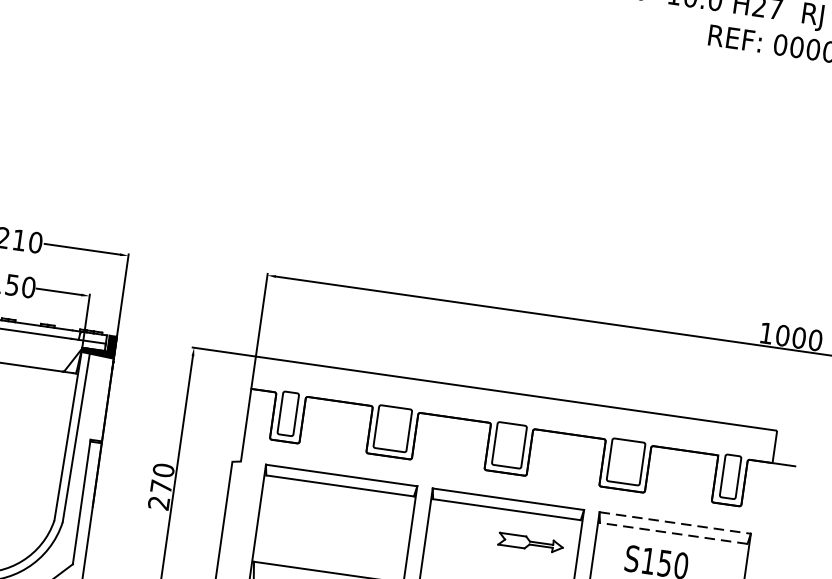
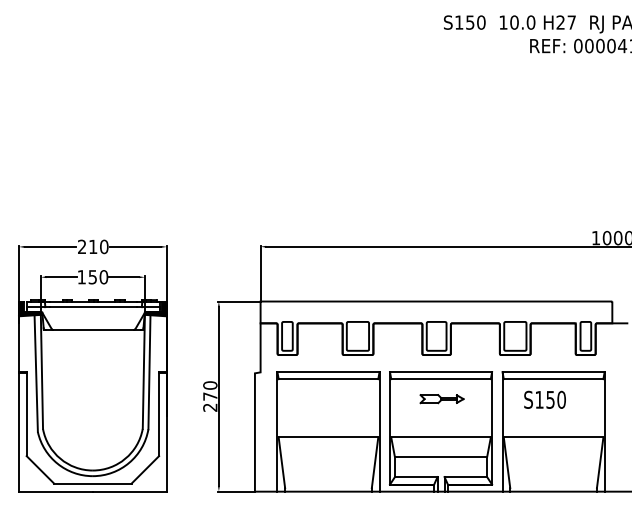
line: (676, 523) -> (554, 372), dashed -> solid
line: (673, 533) -> (553, 379), dashed -> solid
part: (530, 543) -> (441, 399), moved

